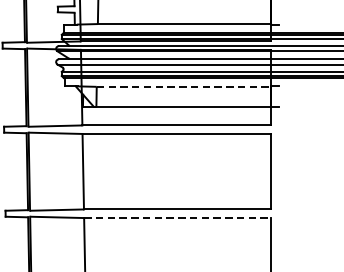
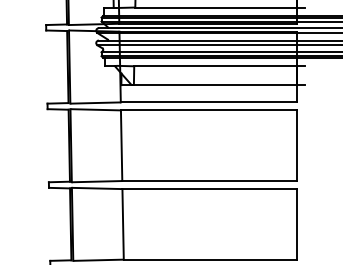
line: (183, 87) -> (215, 66), dashed -> solid
line: (178, 218) -> (210, 189), dashed -> solid

